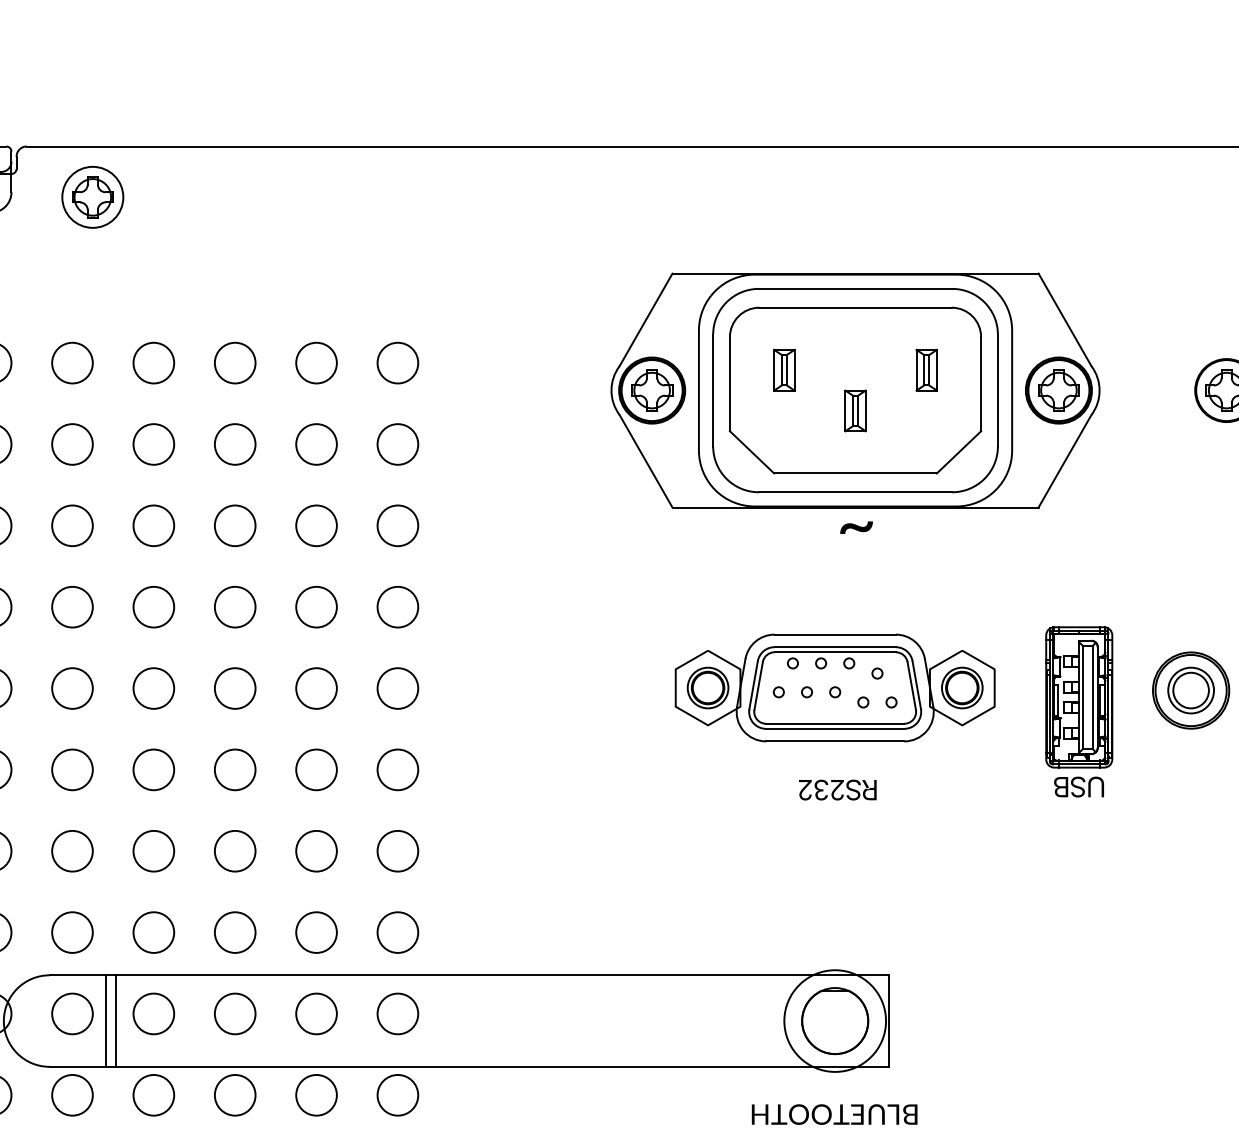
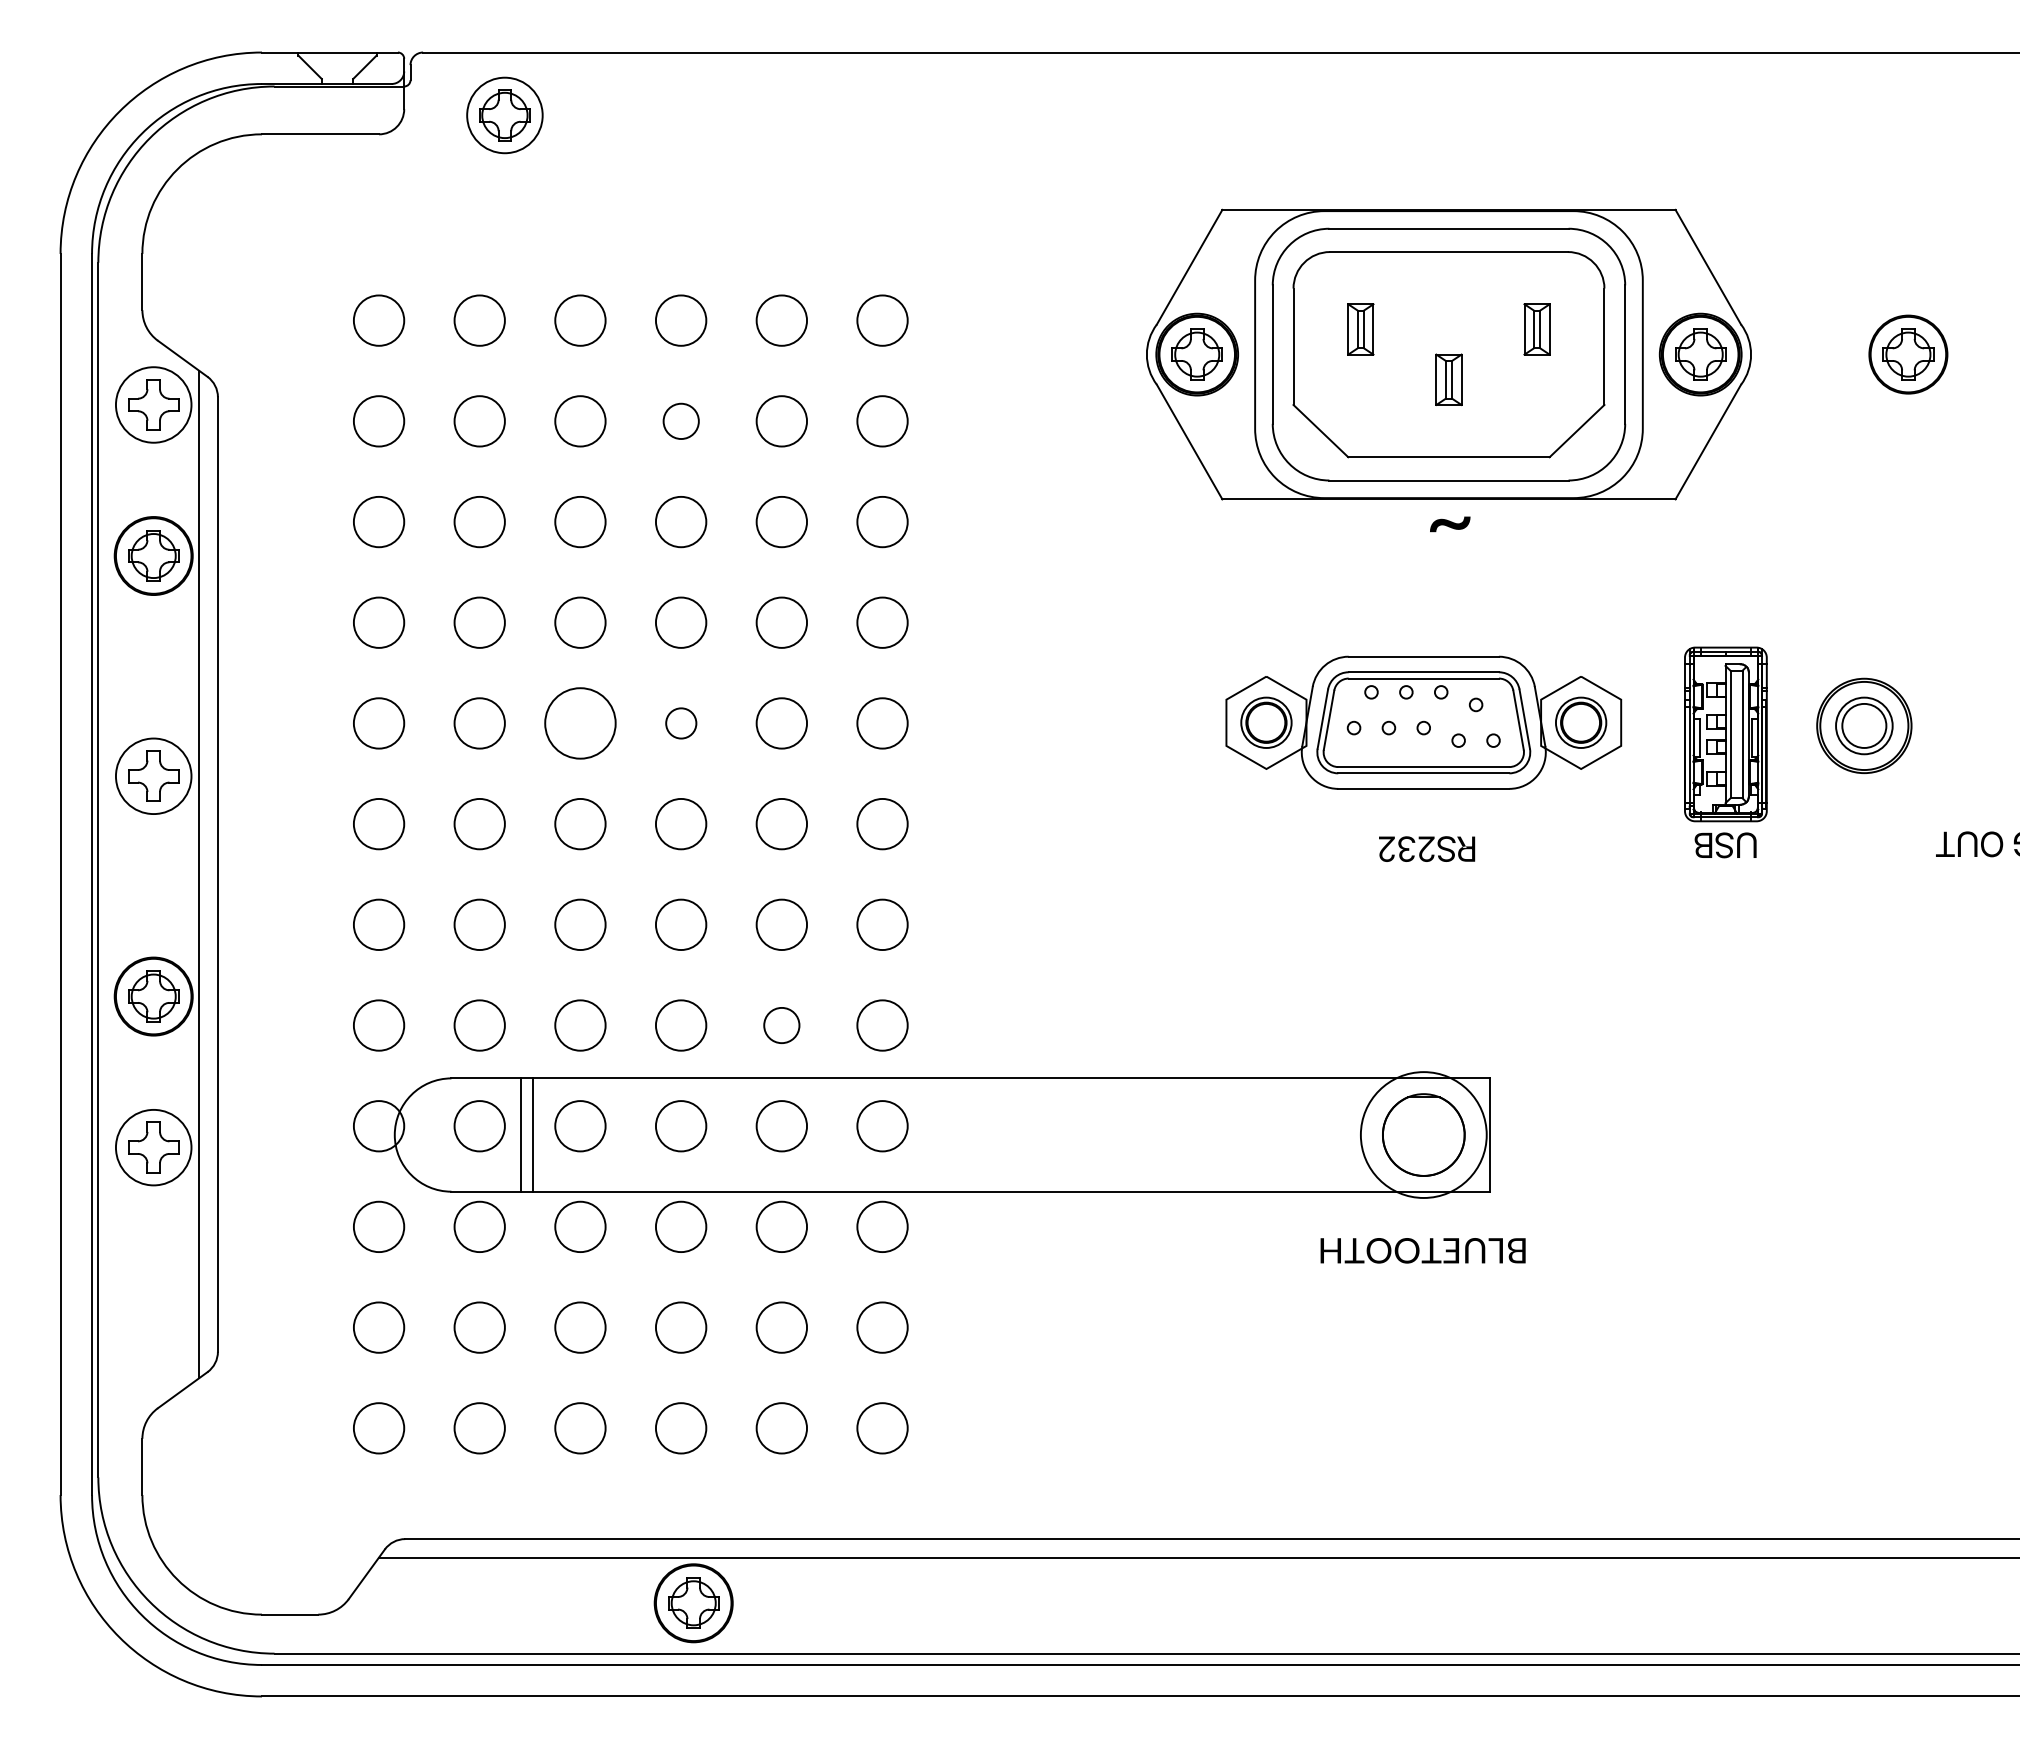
circle: (235, 444) -> (681, 421), size x0.7
circle: (153, 688) -> (580, 723), size x1.4
circle: (235, 688) -> (681, 723), size x0.6
circle: (316, 932) -> (781, 1025), size x0.7

